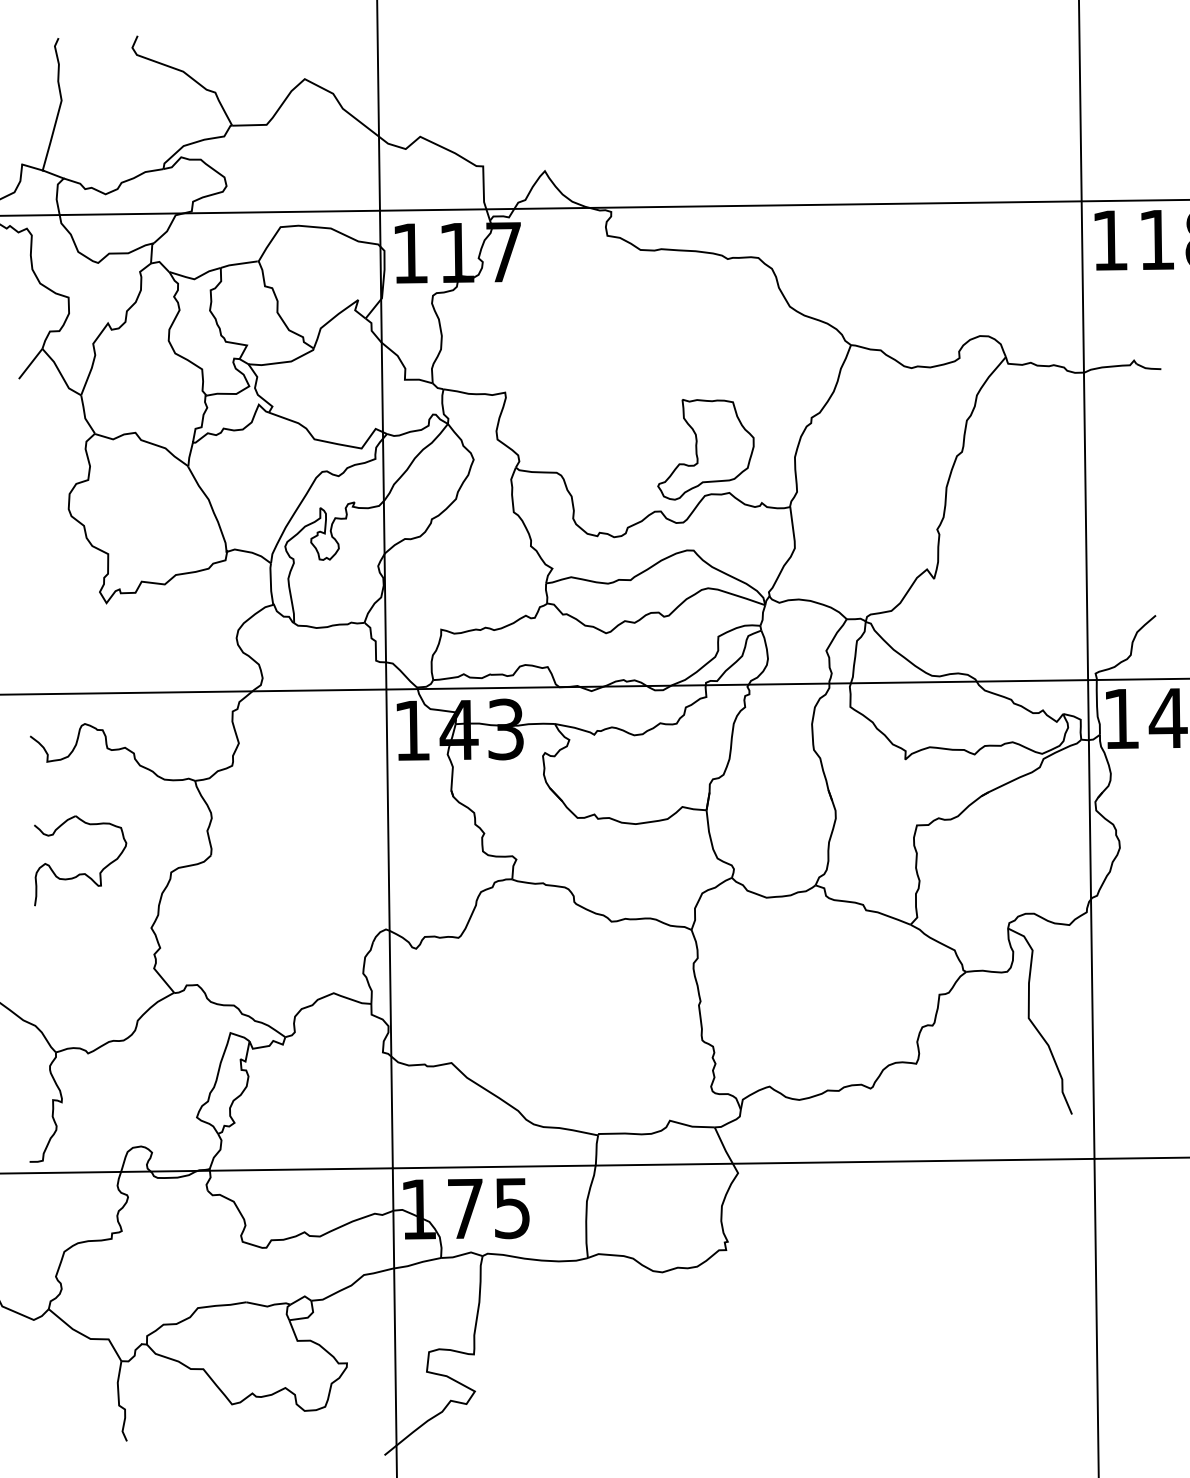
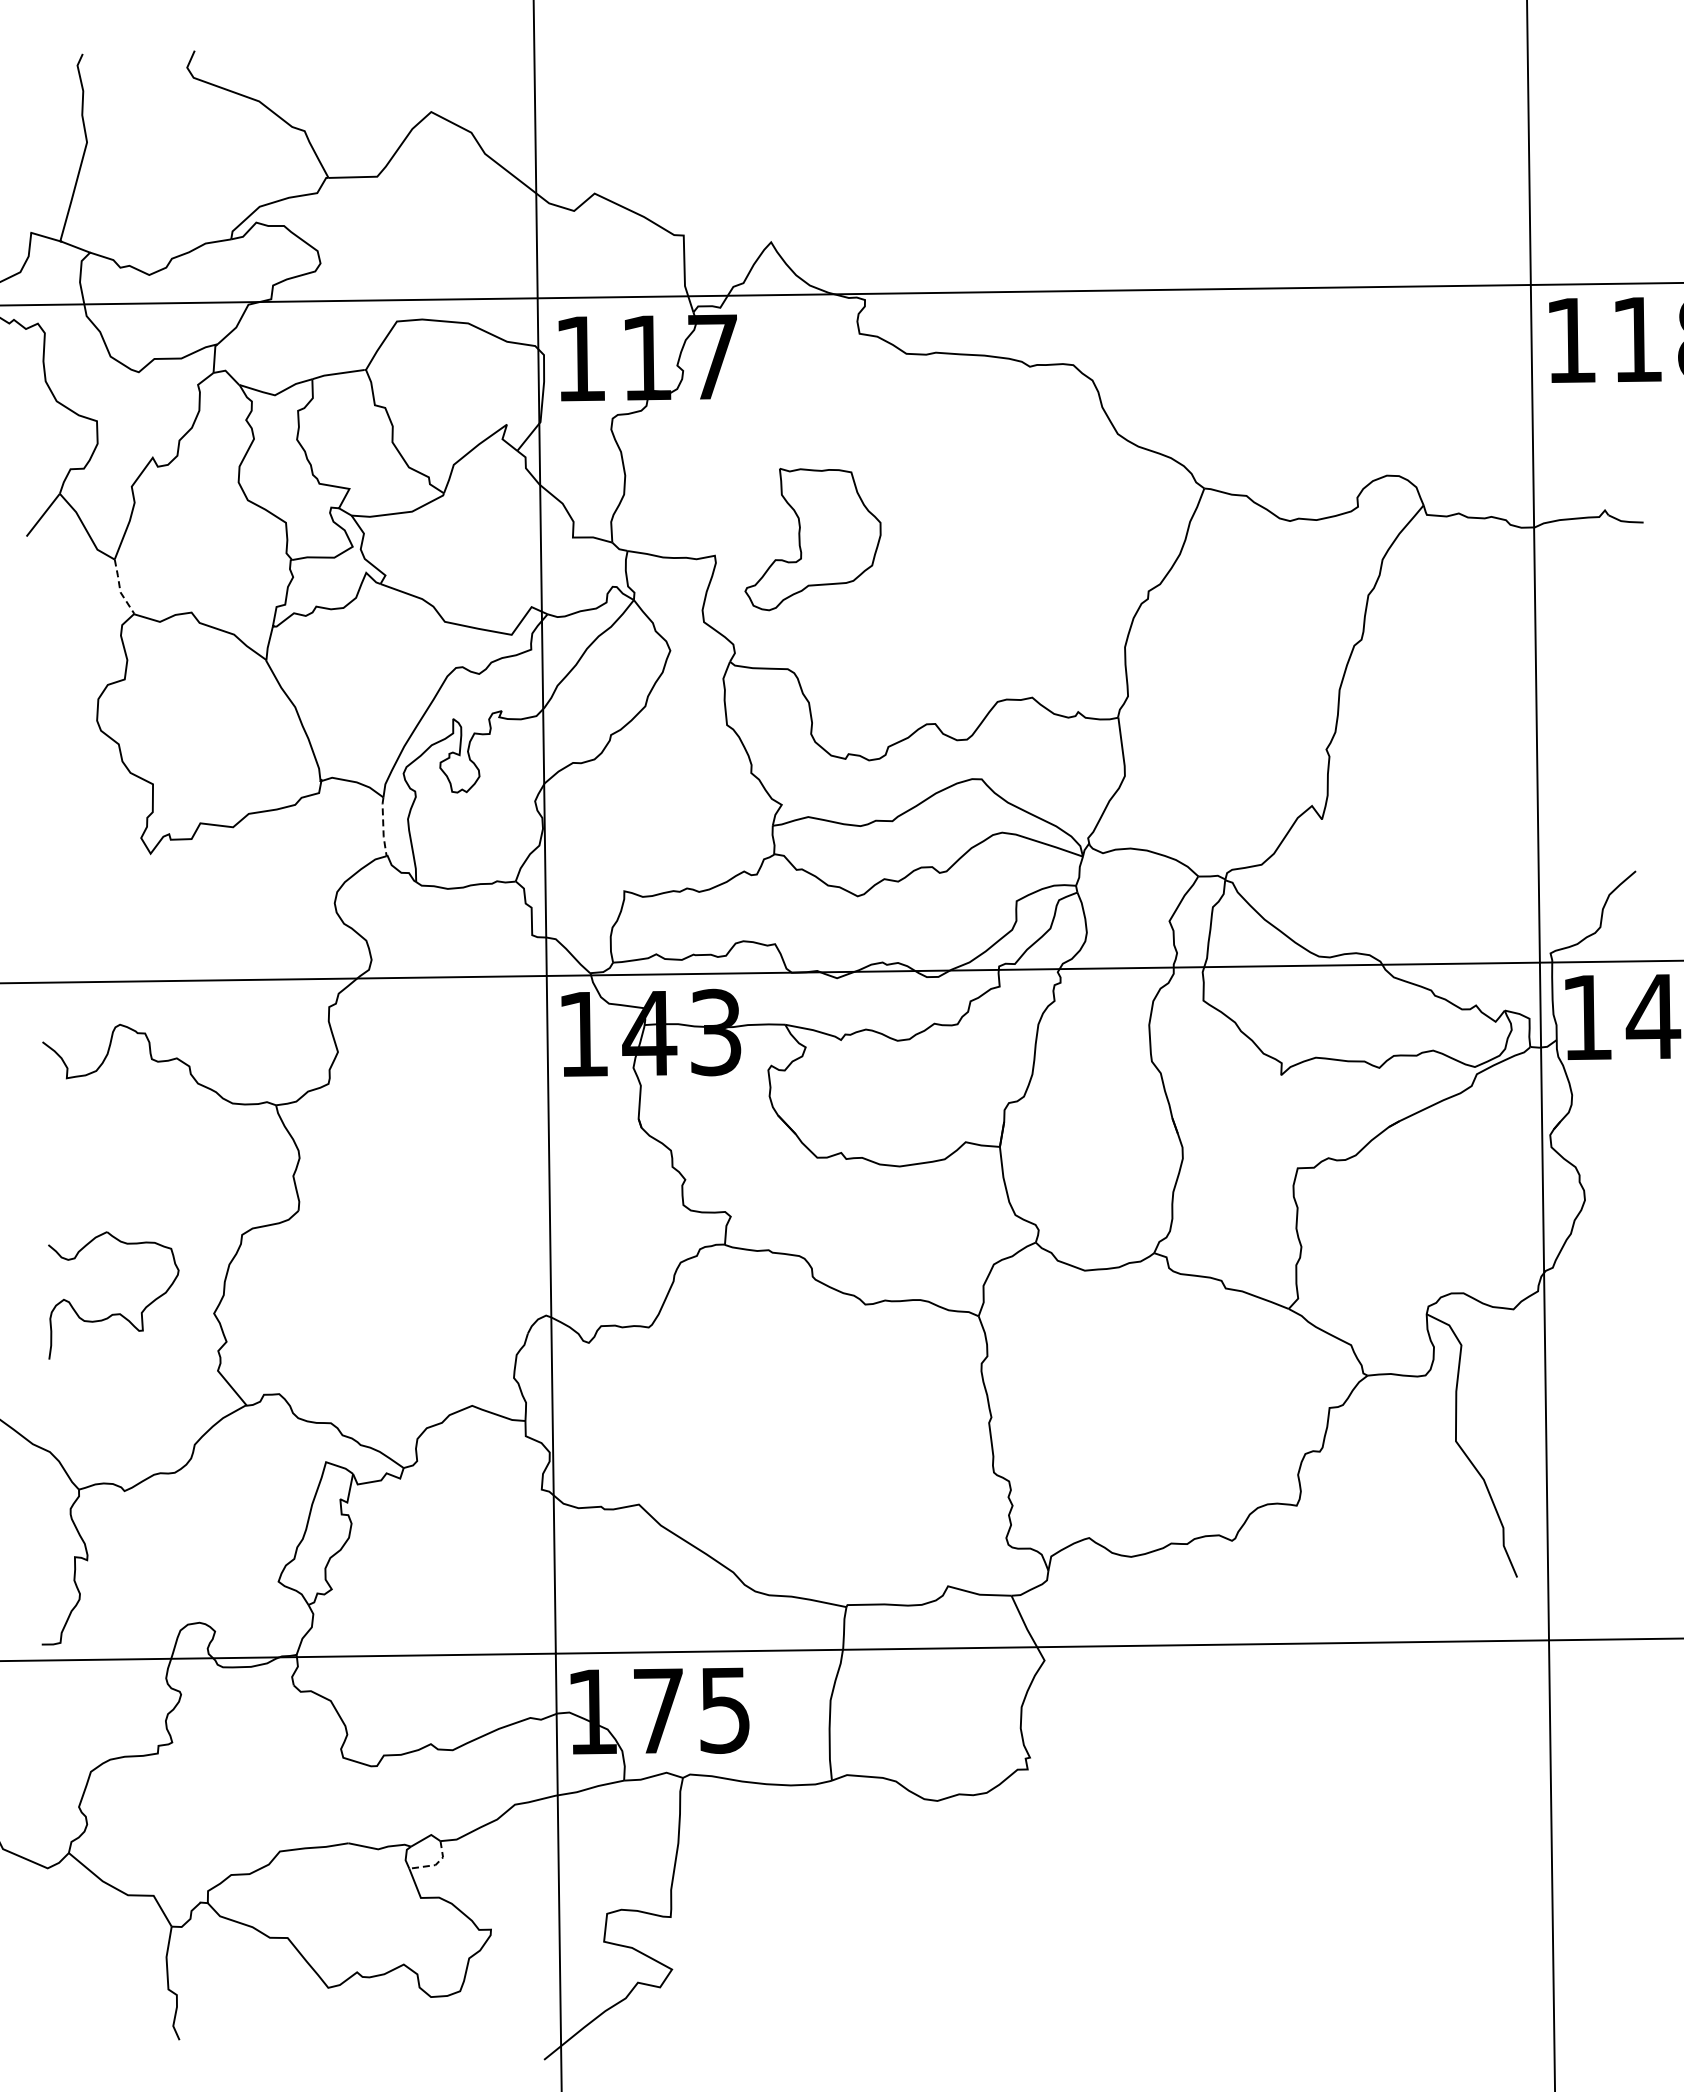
line: (84, 415) -> (119, 588), solid -> dashed
part: (705, 449) -> (812, 539), moved
line: (271, 583) -> (383, 826), solid -> dashed
part: (80, 873) -> (113, 1313), moved
line: (307, 1317) -> (435, 1865), solid -> dashed

